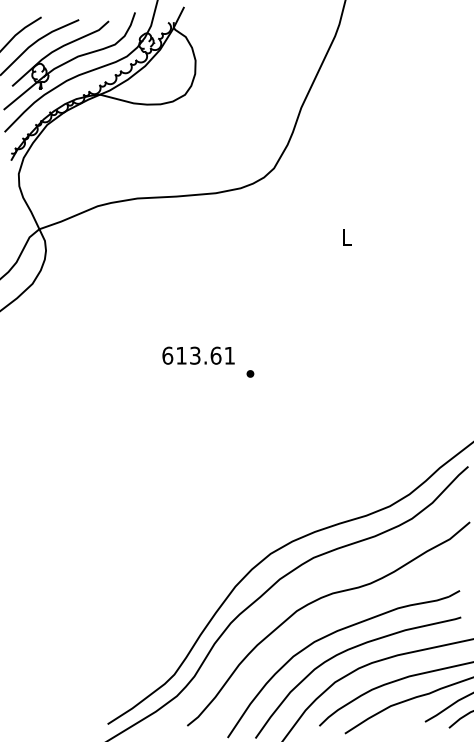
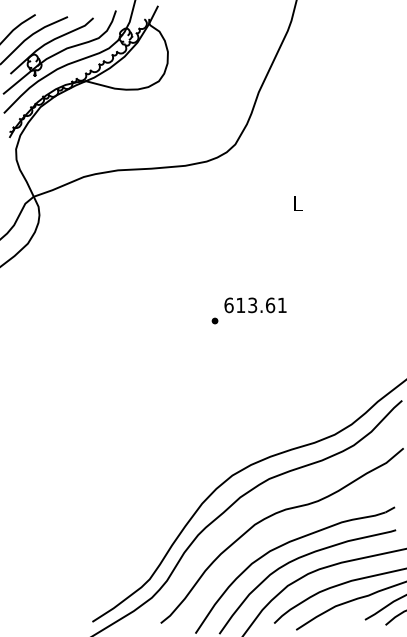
text: (198, 355) -> (255, 305), moved

